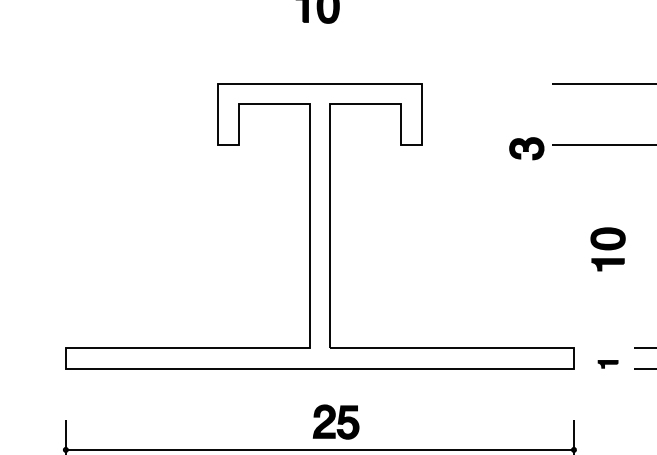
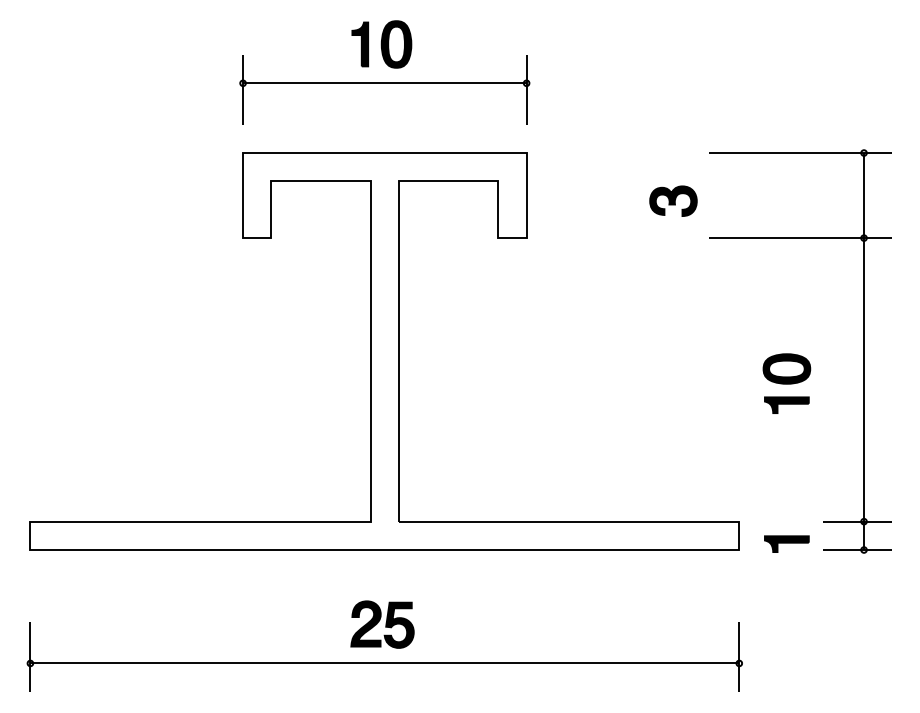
part: (319, 38) -> (384, 89), added
part: (526, 148) -> (673, 200), moved
part: (607, 363) -> (786, 543), size x1.67
part: (336, 422) -> (382, 624), moved

